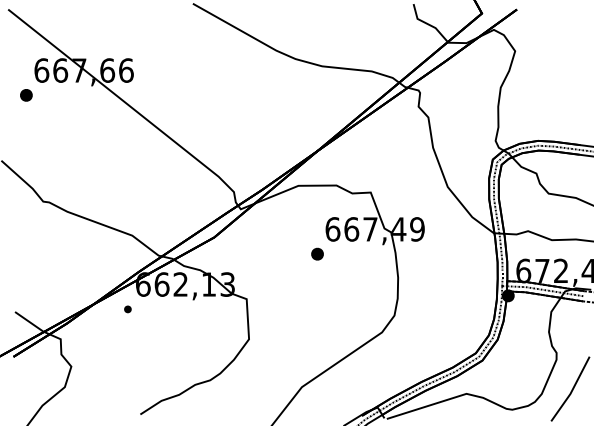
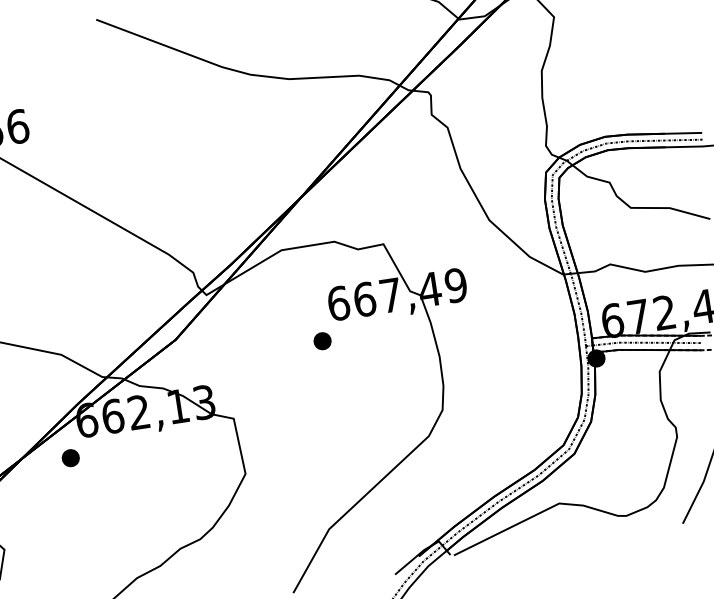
part: (127, 309) -> (70, 458), size x1.67

